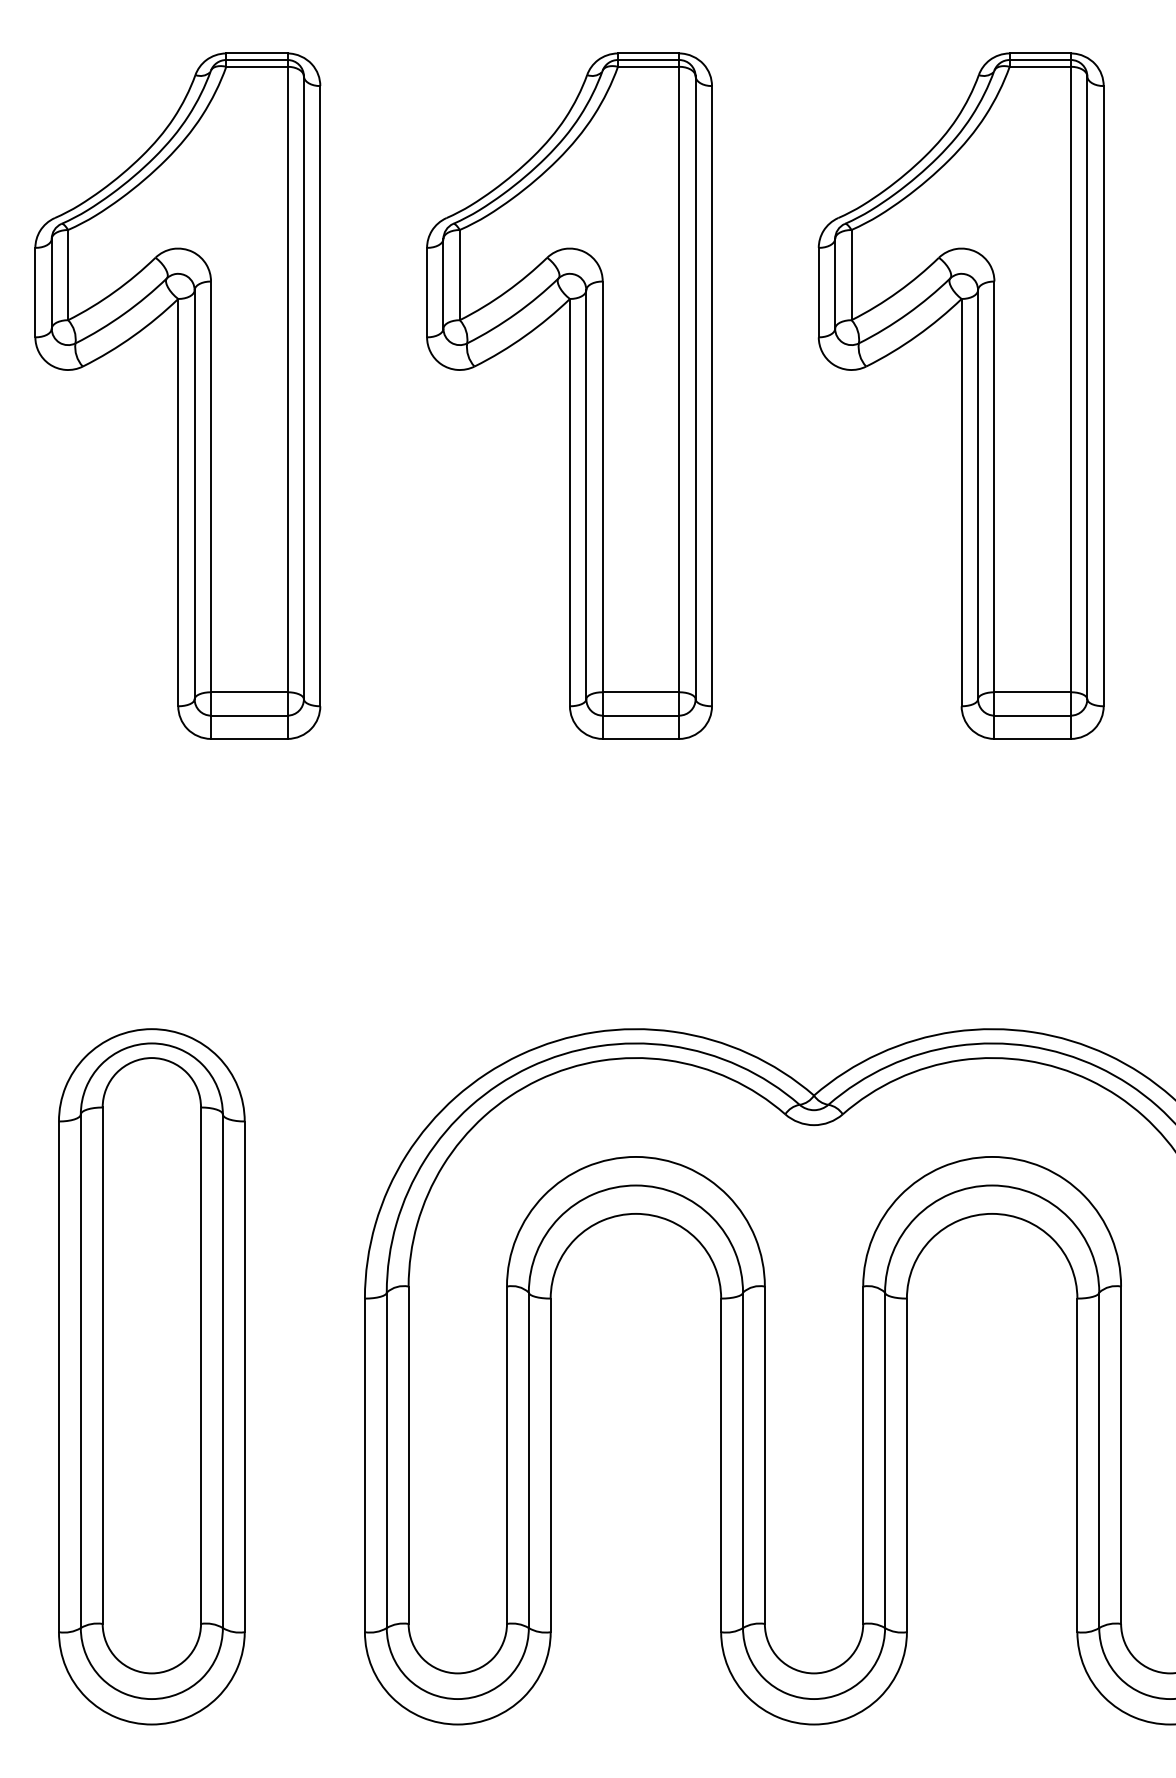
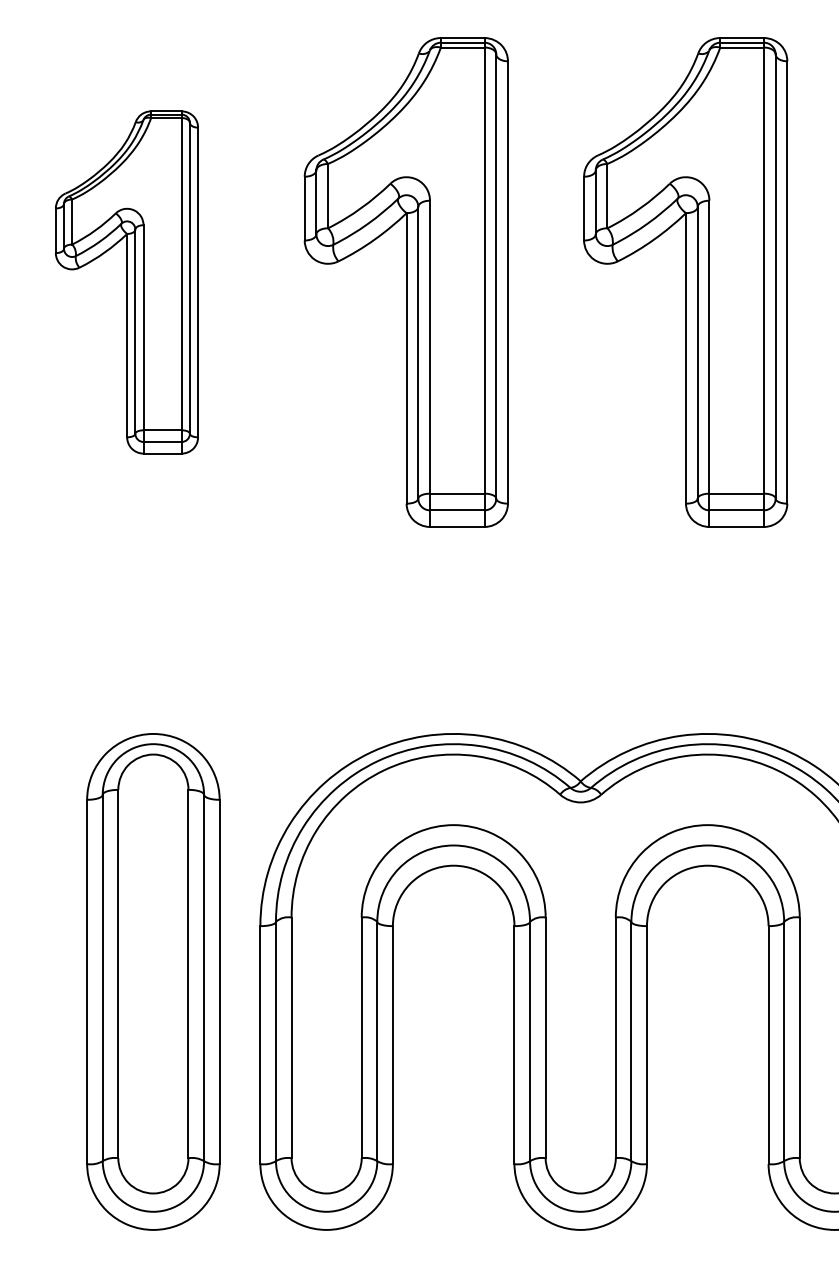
part: (177, 396) -> (126, 282), size x0.7
part: (151, 1376) -> (153, 981), moved

